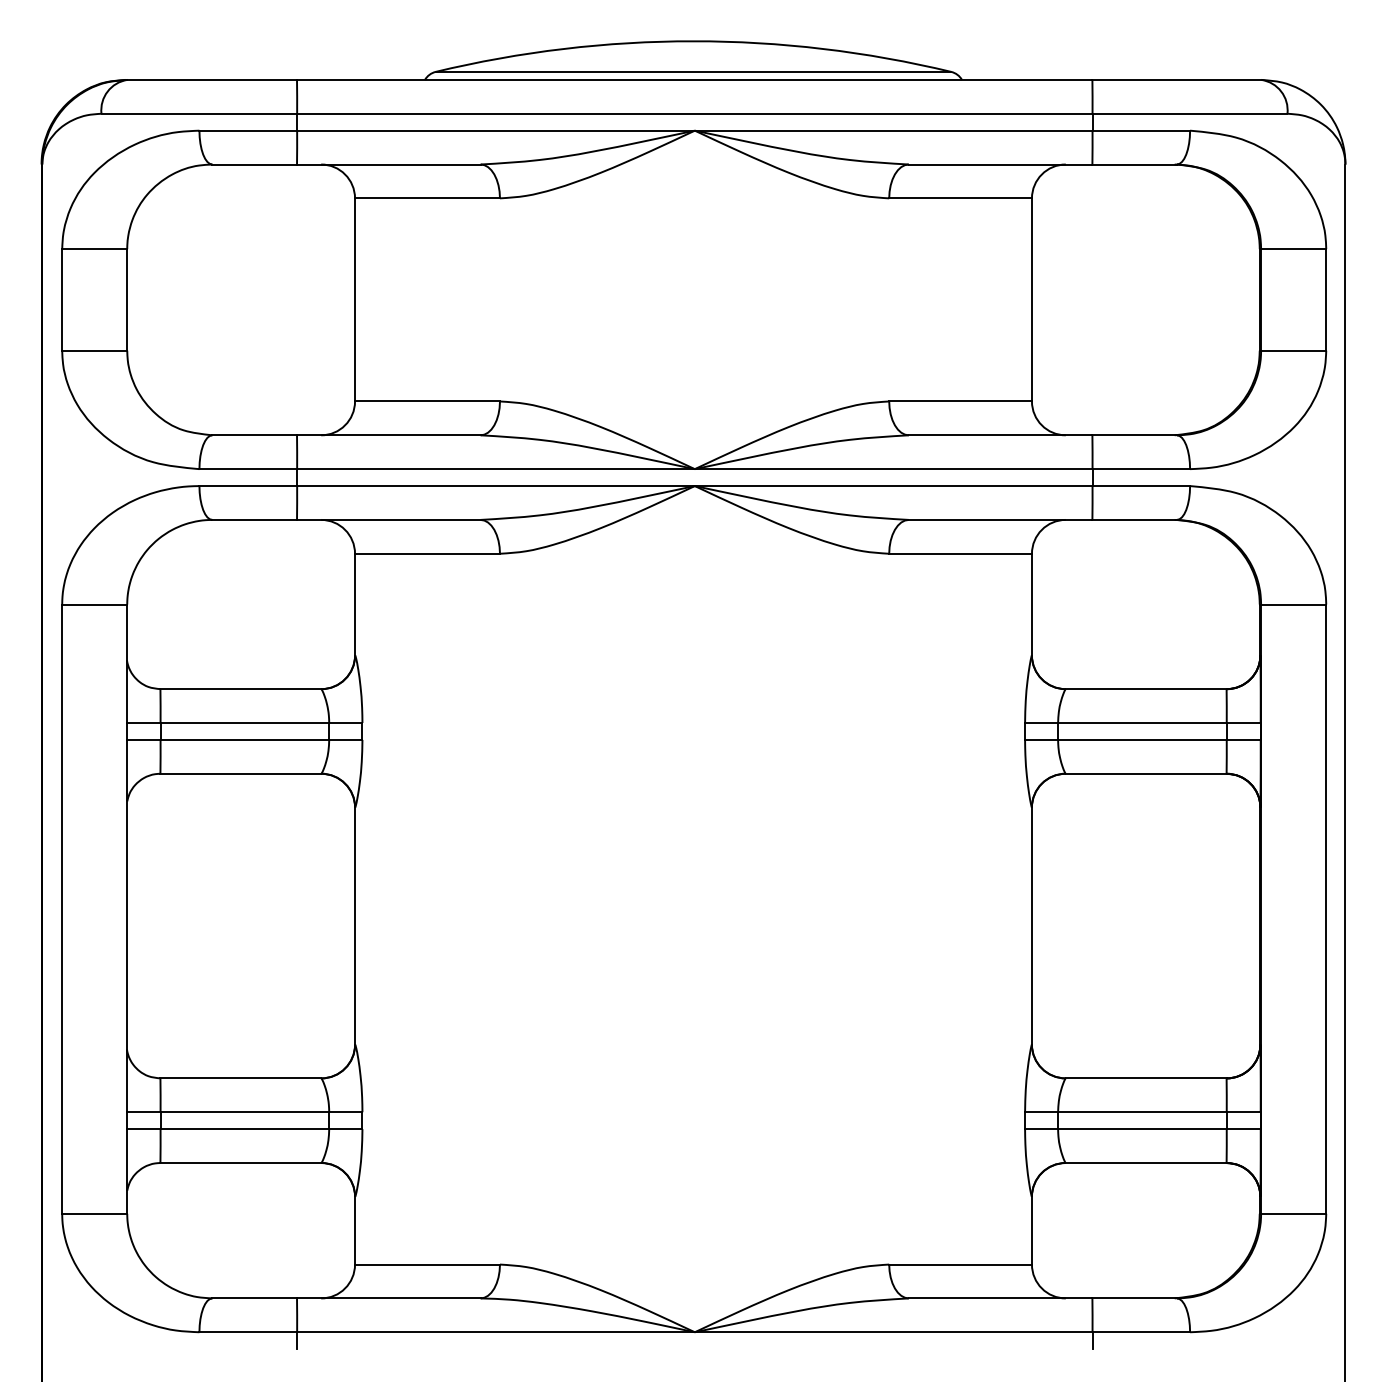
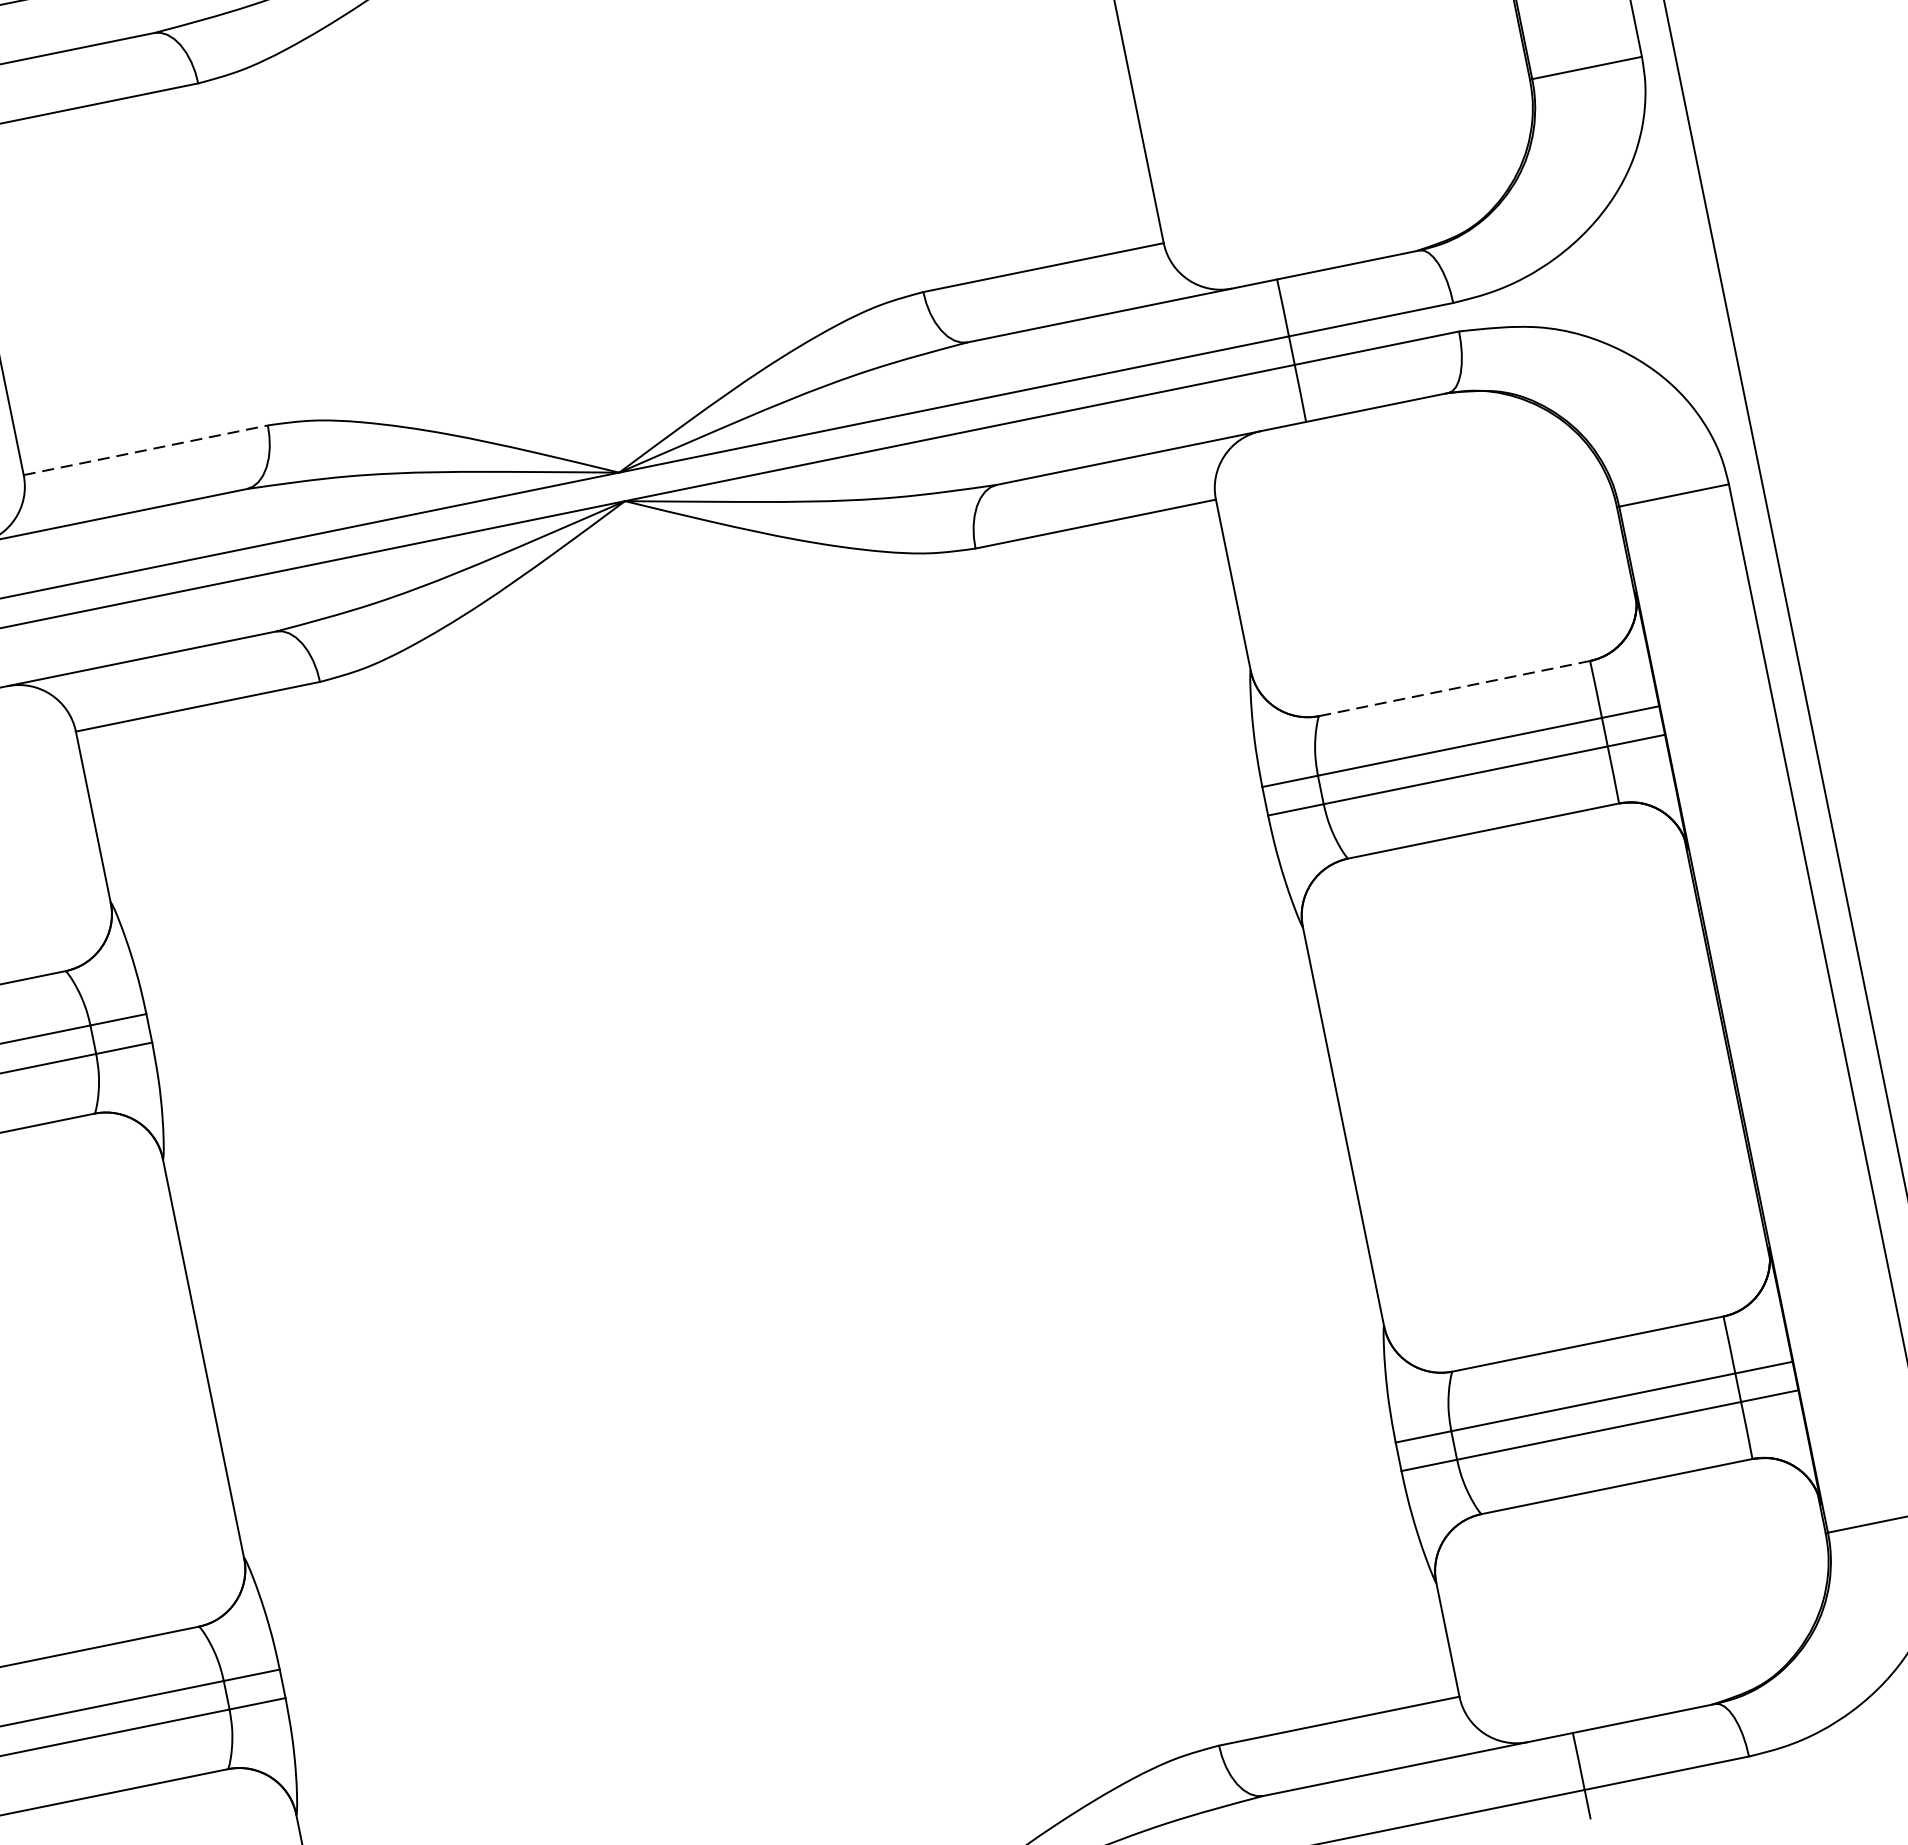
line: (428, 401) -> (147, 449), solid -> dashed
line: (1146, 689) -> (1455, 689), solid -> dashed

